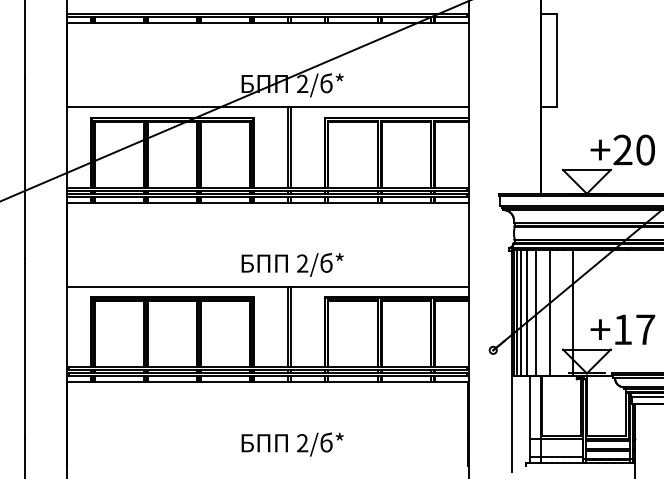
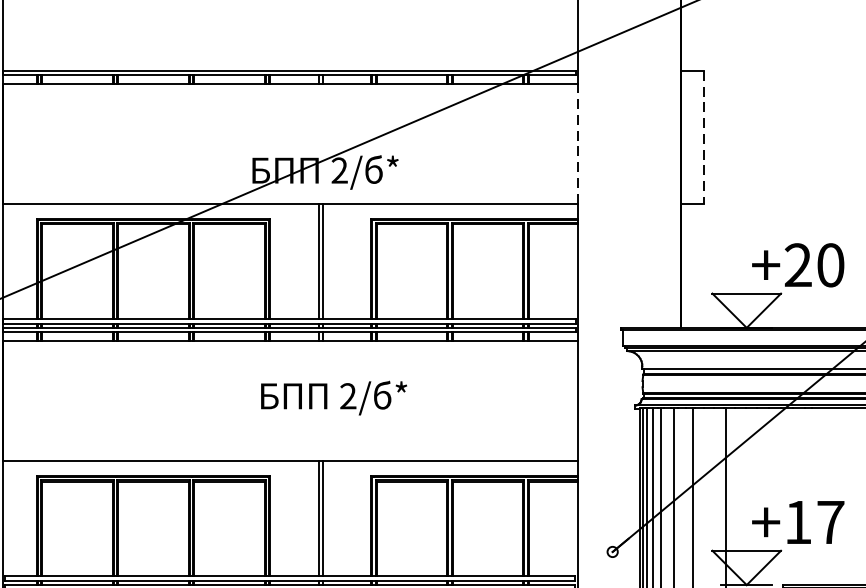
line: (557, 61) -> (704, 138), solid -> dashed
line: (468, 65) -> (577, 144), solid -> dashed
text: (292, 264) -> (333, 397), moved

